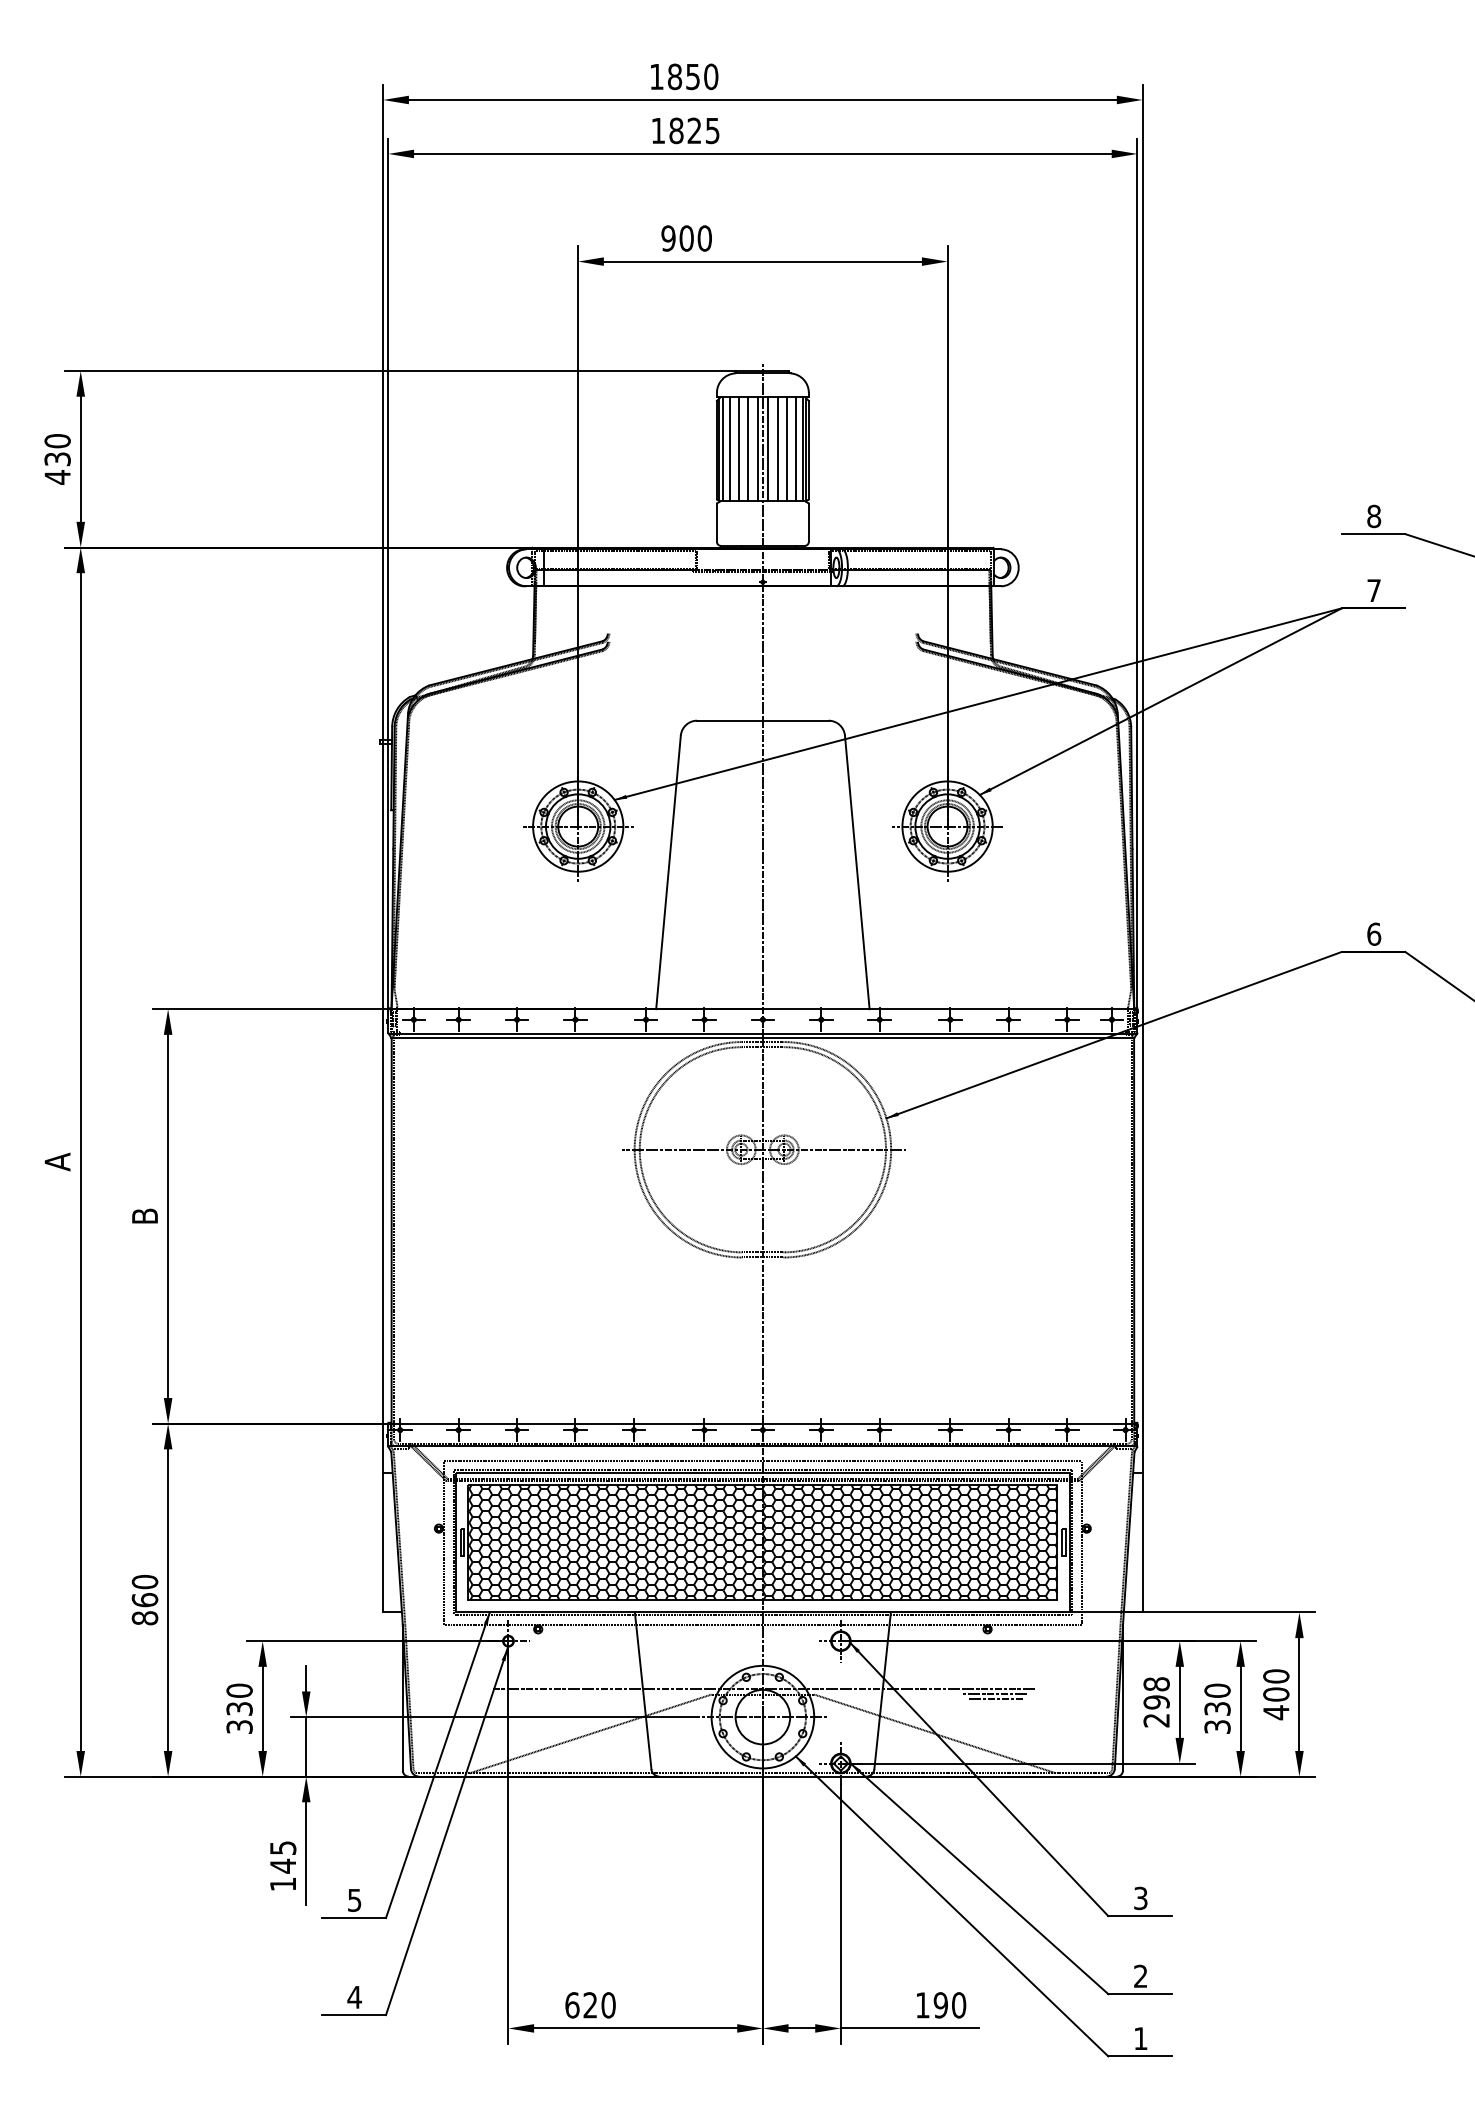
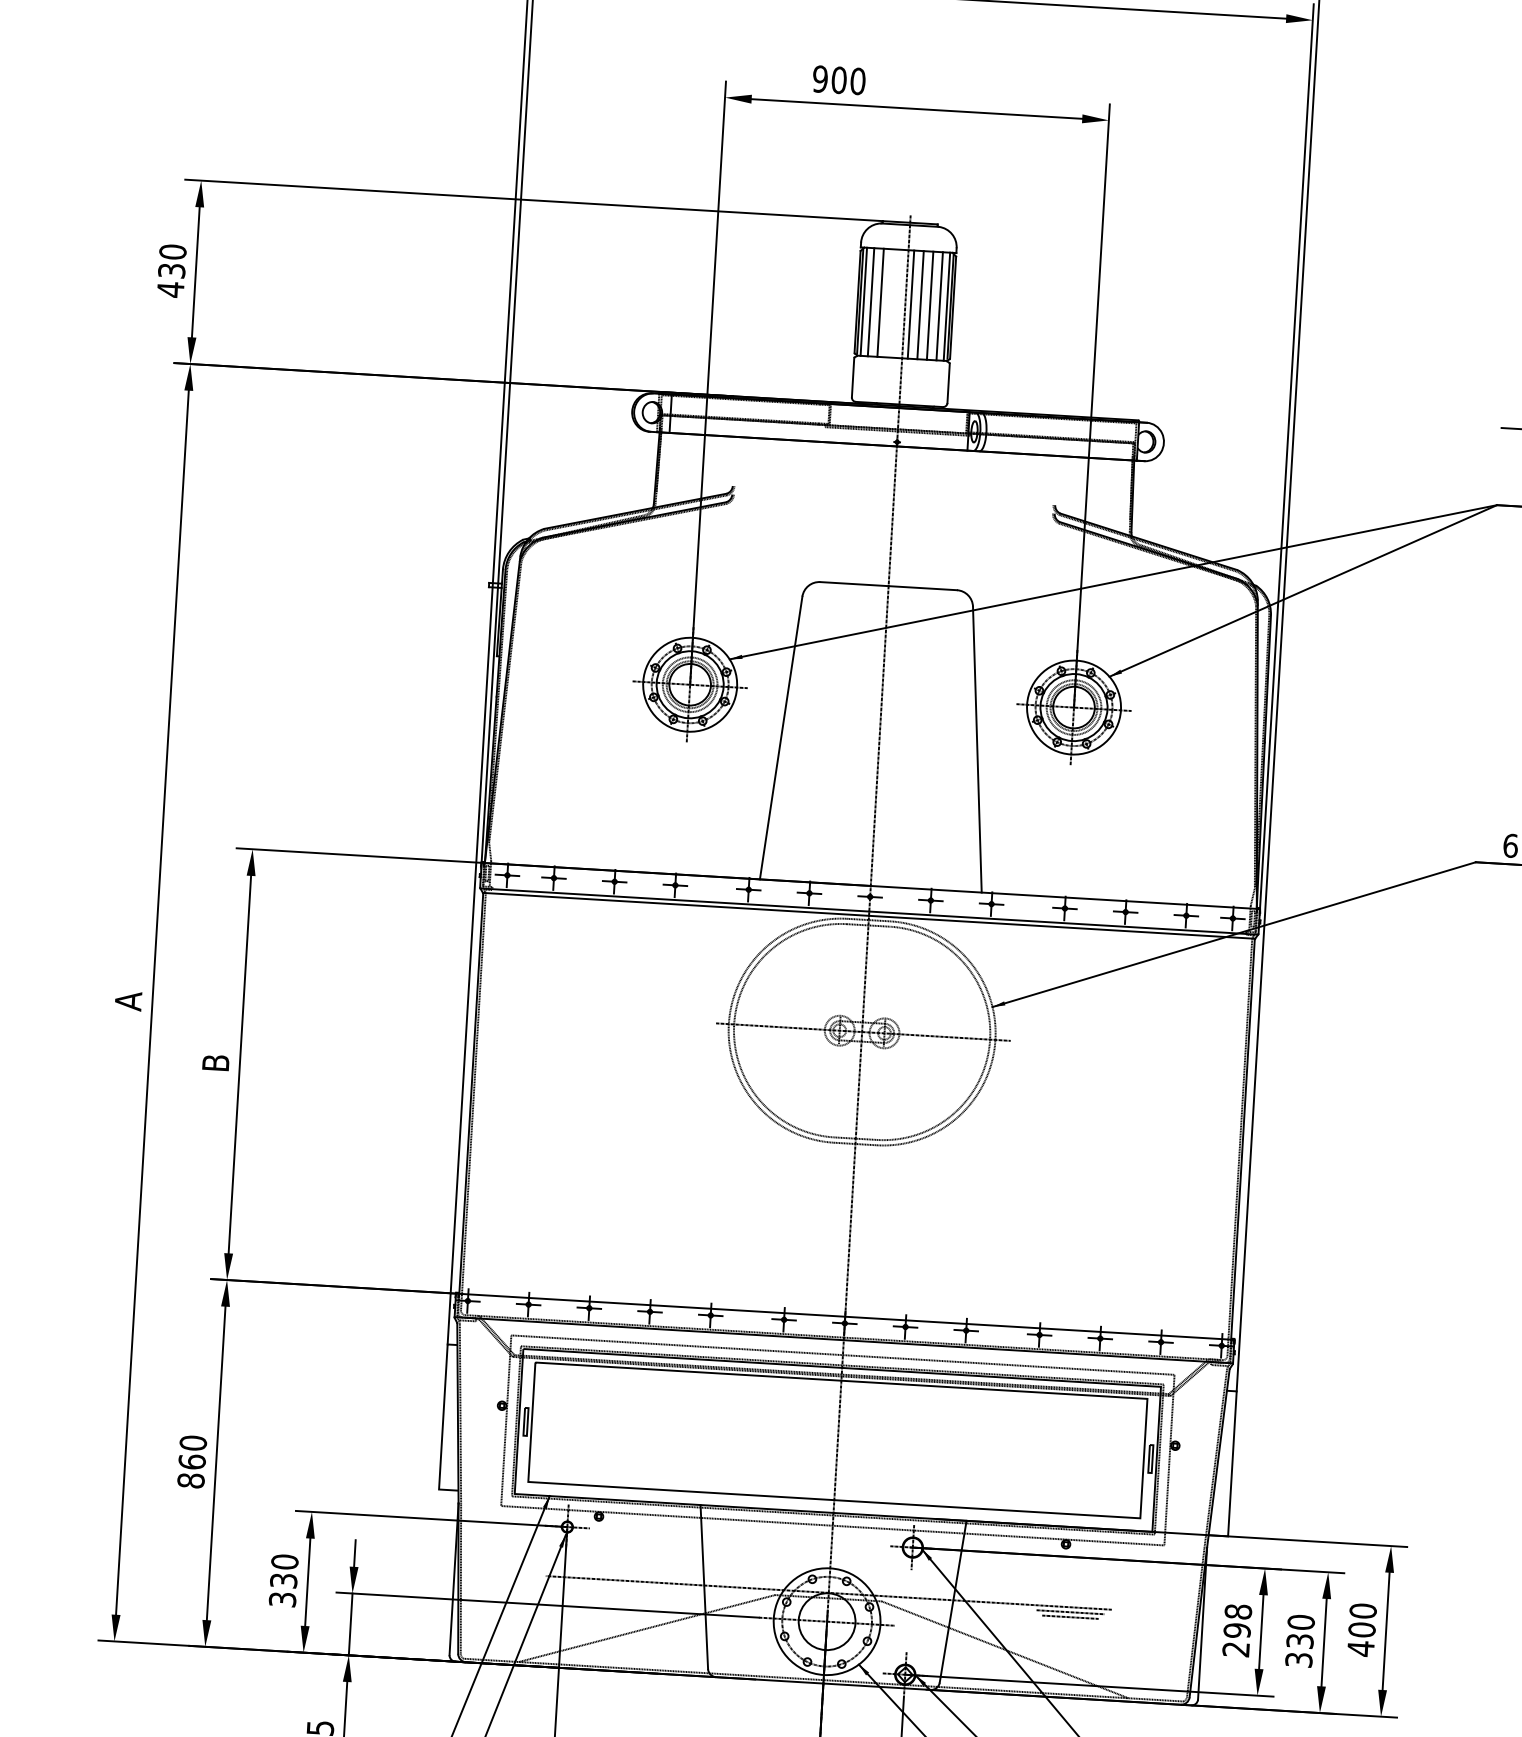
line: (748, 449) -> (890, 303), removed
line: (757, 449) -> (899, 303), removed
hatch: (762, 1542) -> (837, 1440), removed

